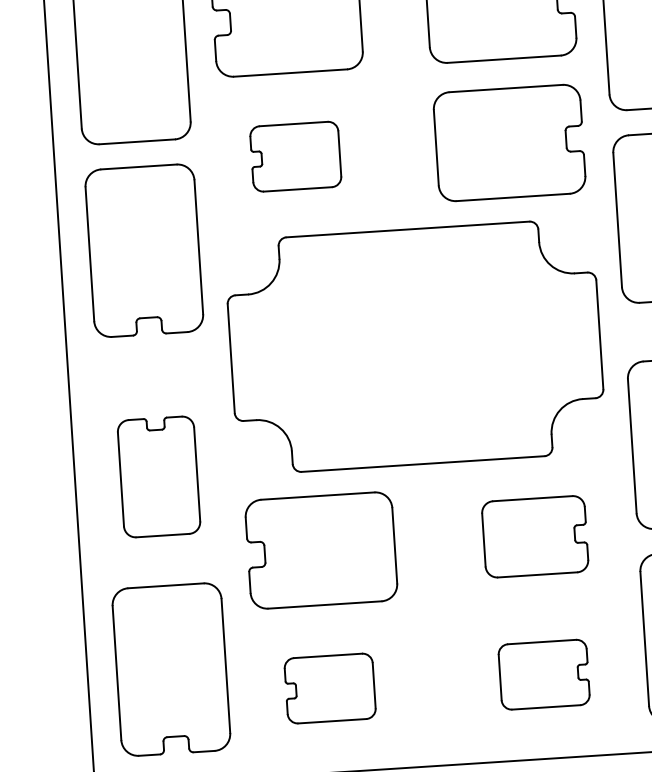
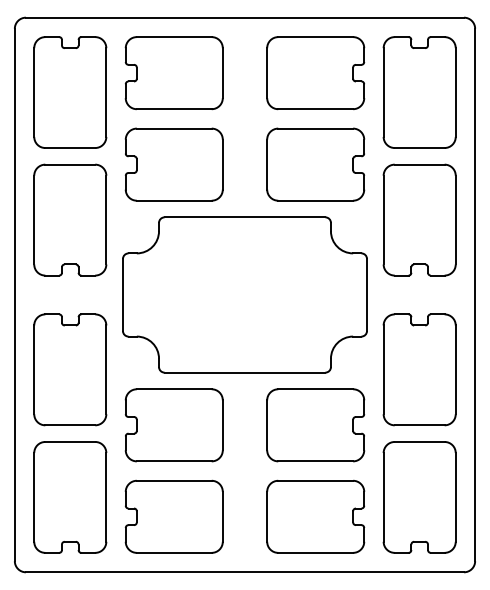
part: (294, 156) -> (173, 164), size x1.67
part: (159, 476) -> (70, 369), size x1.43
part: (534, 537) -> (315, 425), size x1.43
part: (543, 674) -> (315, 516), size x1.67
part: (329, 688) -> (173, 516), size x1.67

